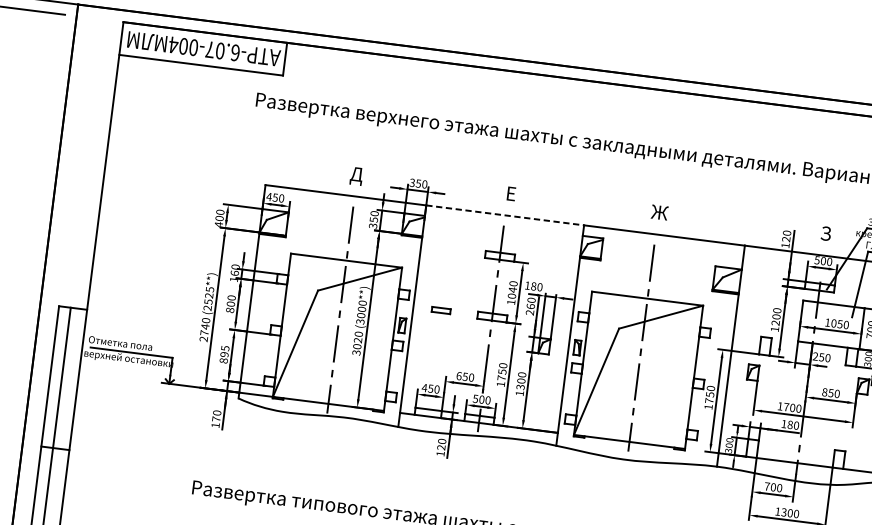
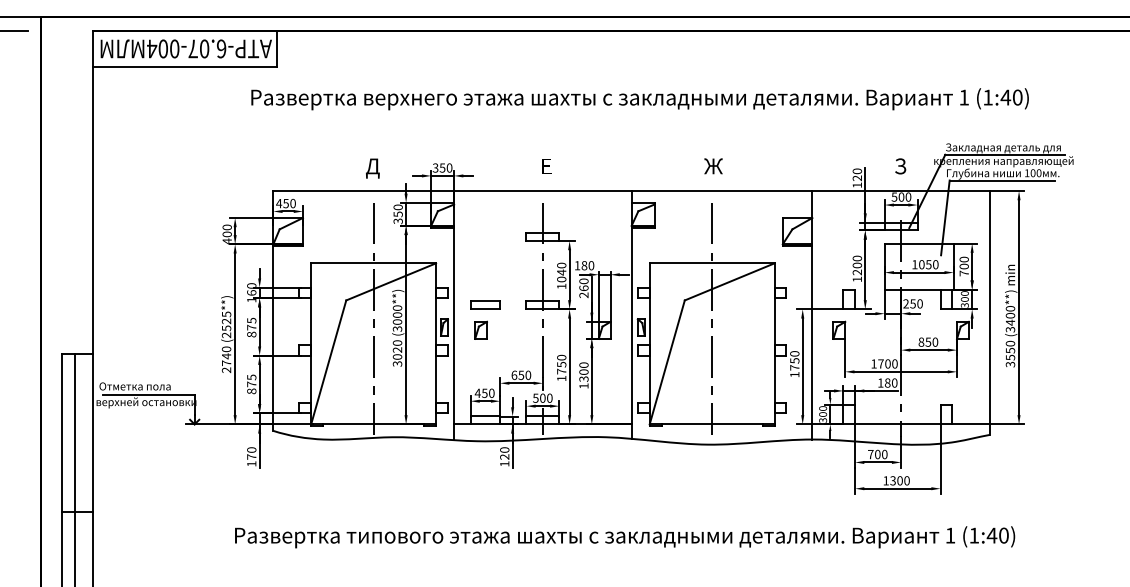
line: (504, 215) -> (542, 191), dashed -> solid
text: (231, 300) -> (251, 323), 800 -> 875
part: (441, 309) -> (485, 304), size x1.43
part: (434, 331) -> (480, 329), added
text: (224, 354) -> (251, 384), 895 -> 875

